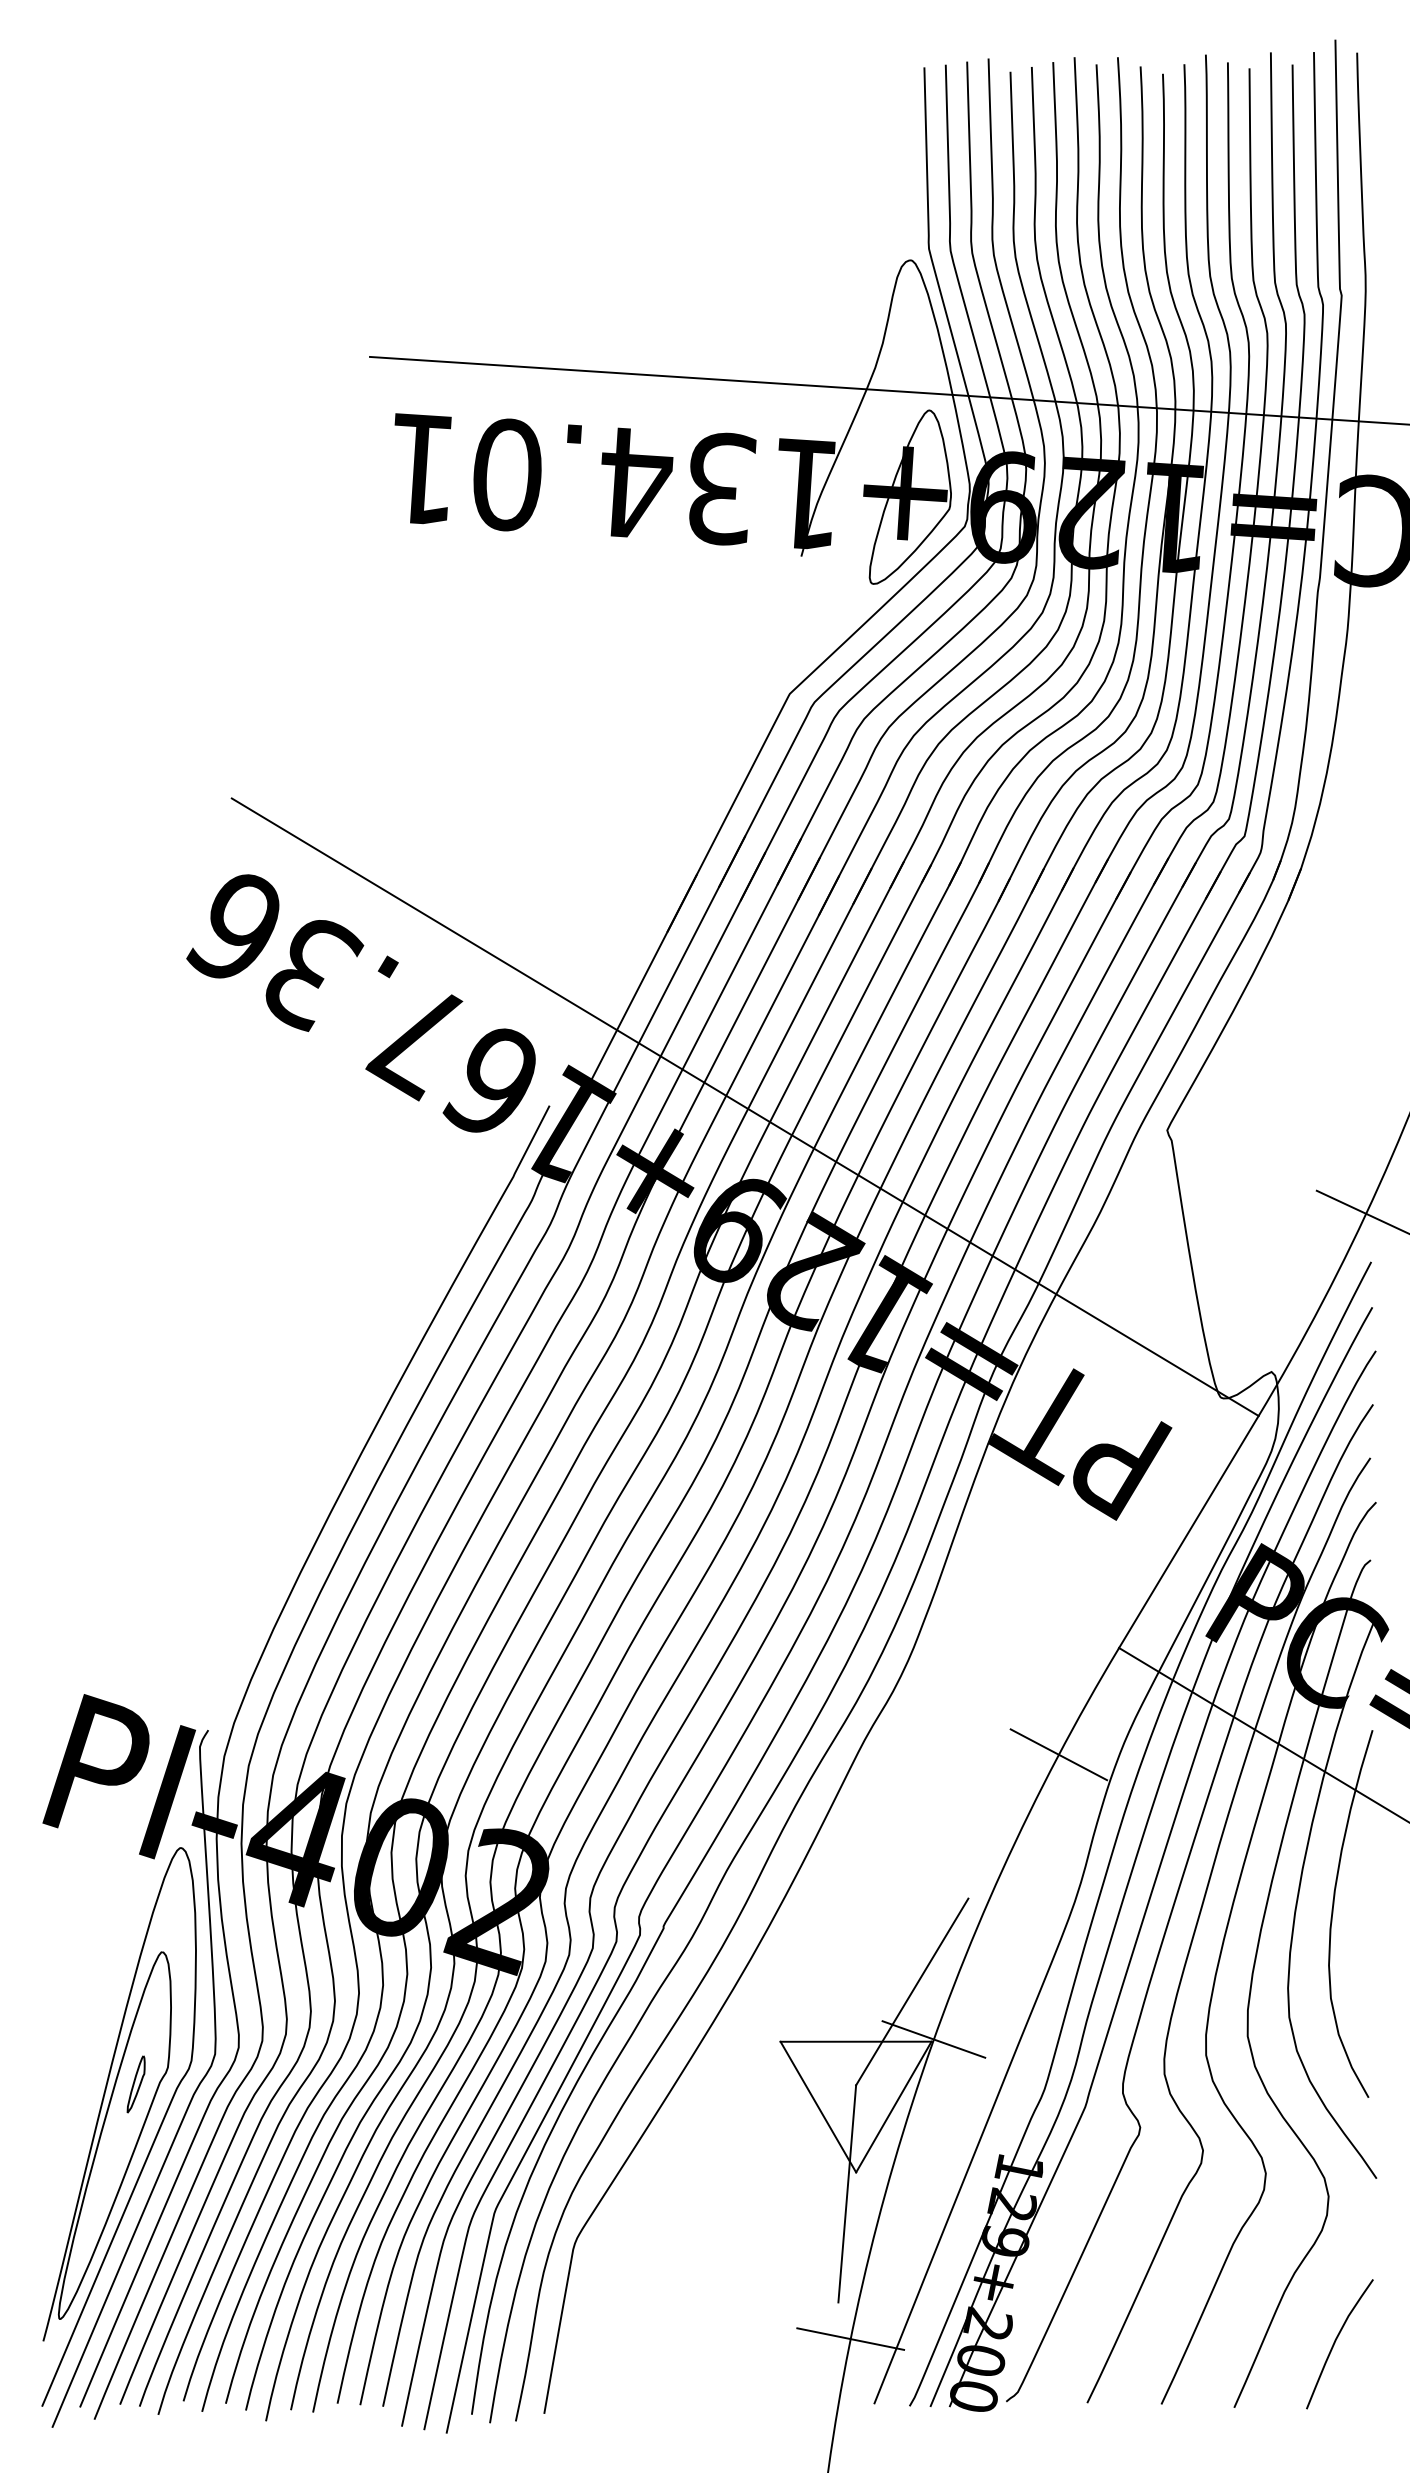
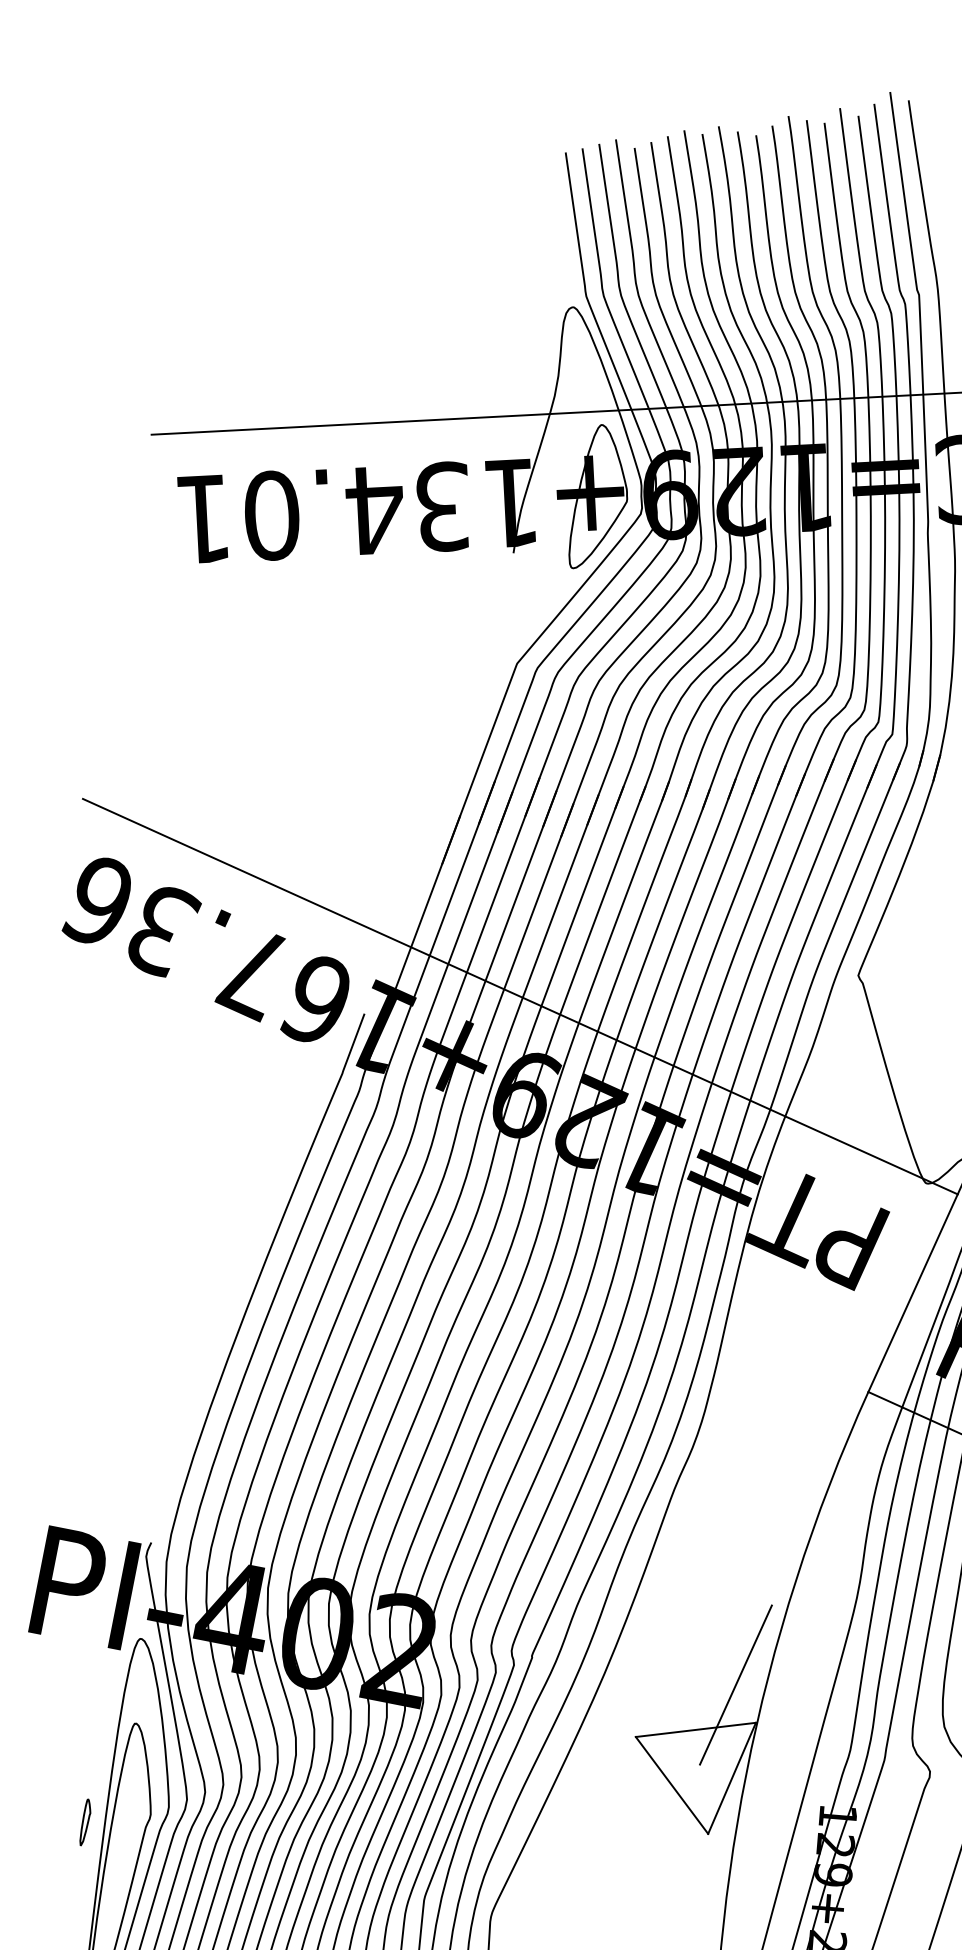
line: (1058, 1754) -> (830, 1482), removed
line: (933, 2039) -> (757, 1720), removed
part: (135, 2084) -> (84, 1822), moved
line: (847, 2193) -> (703, 1851), removed

